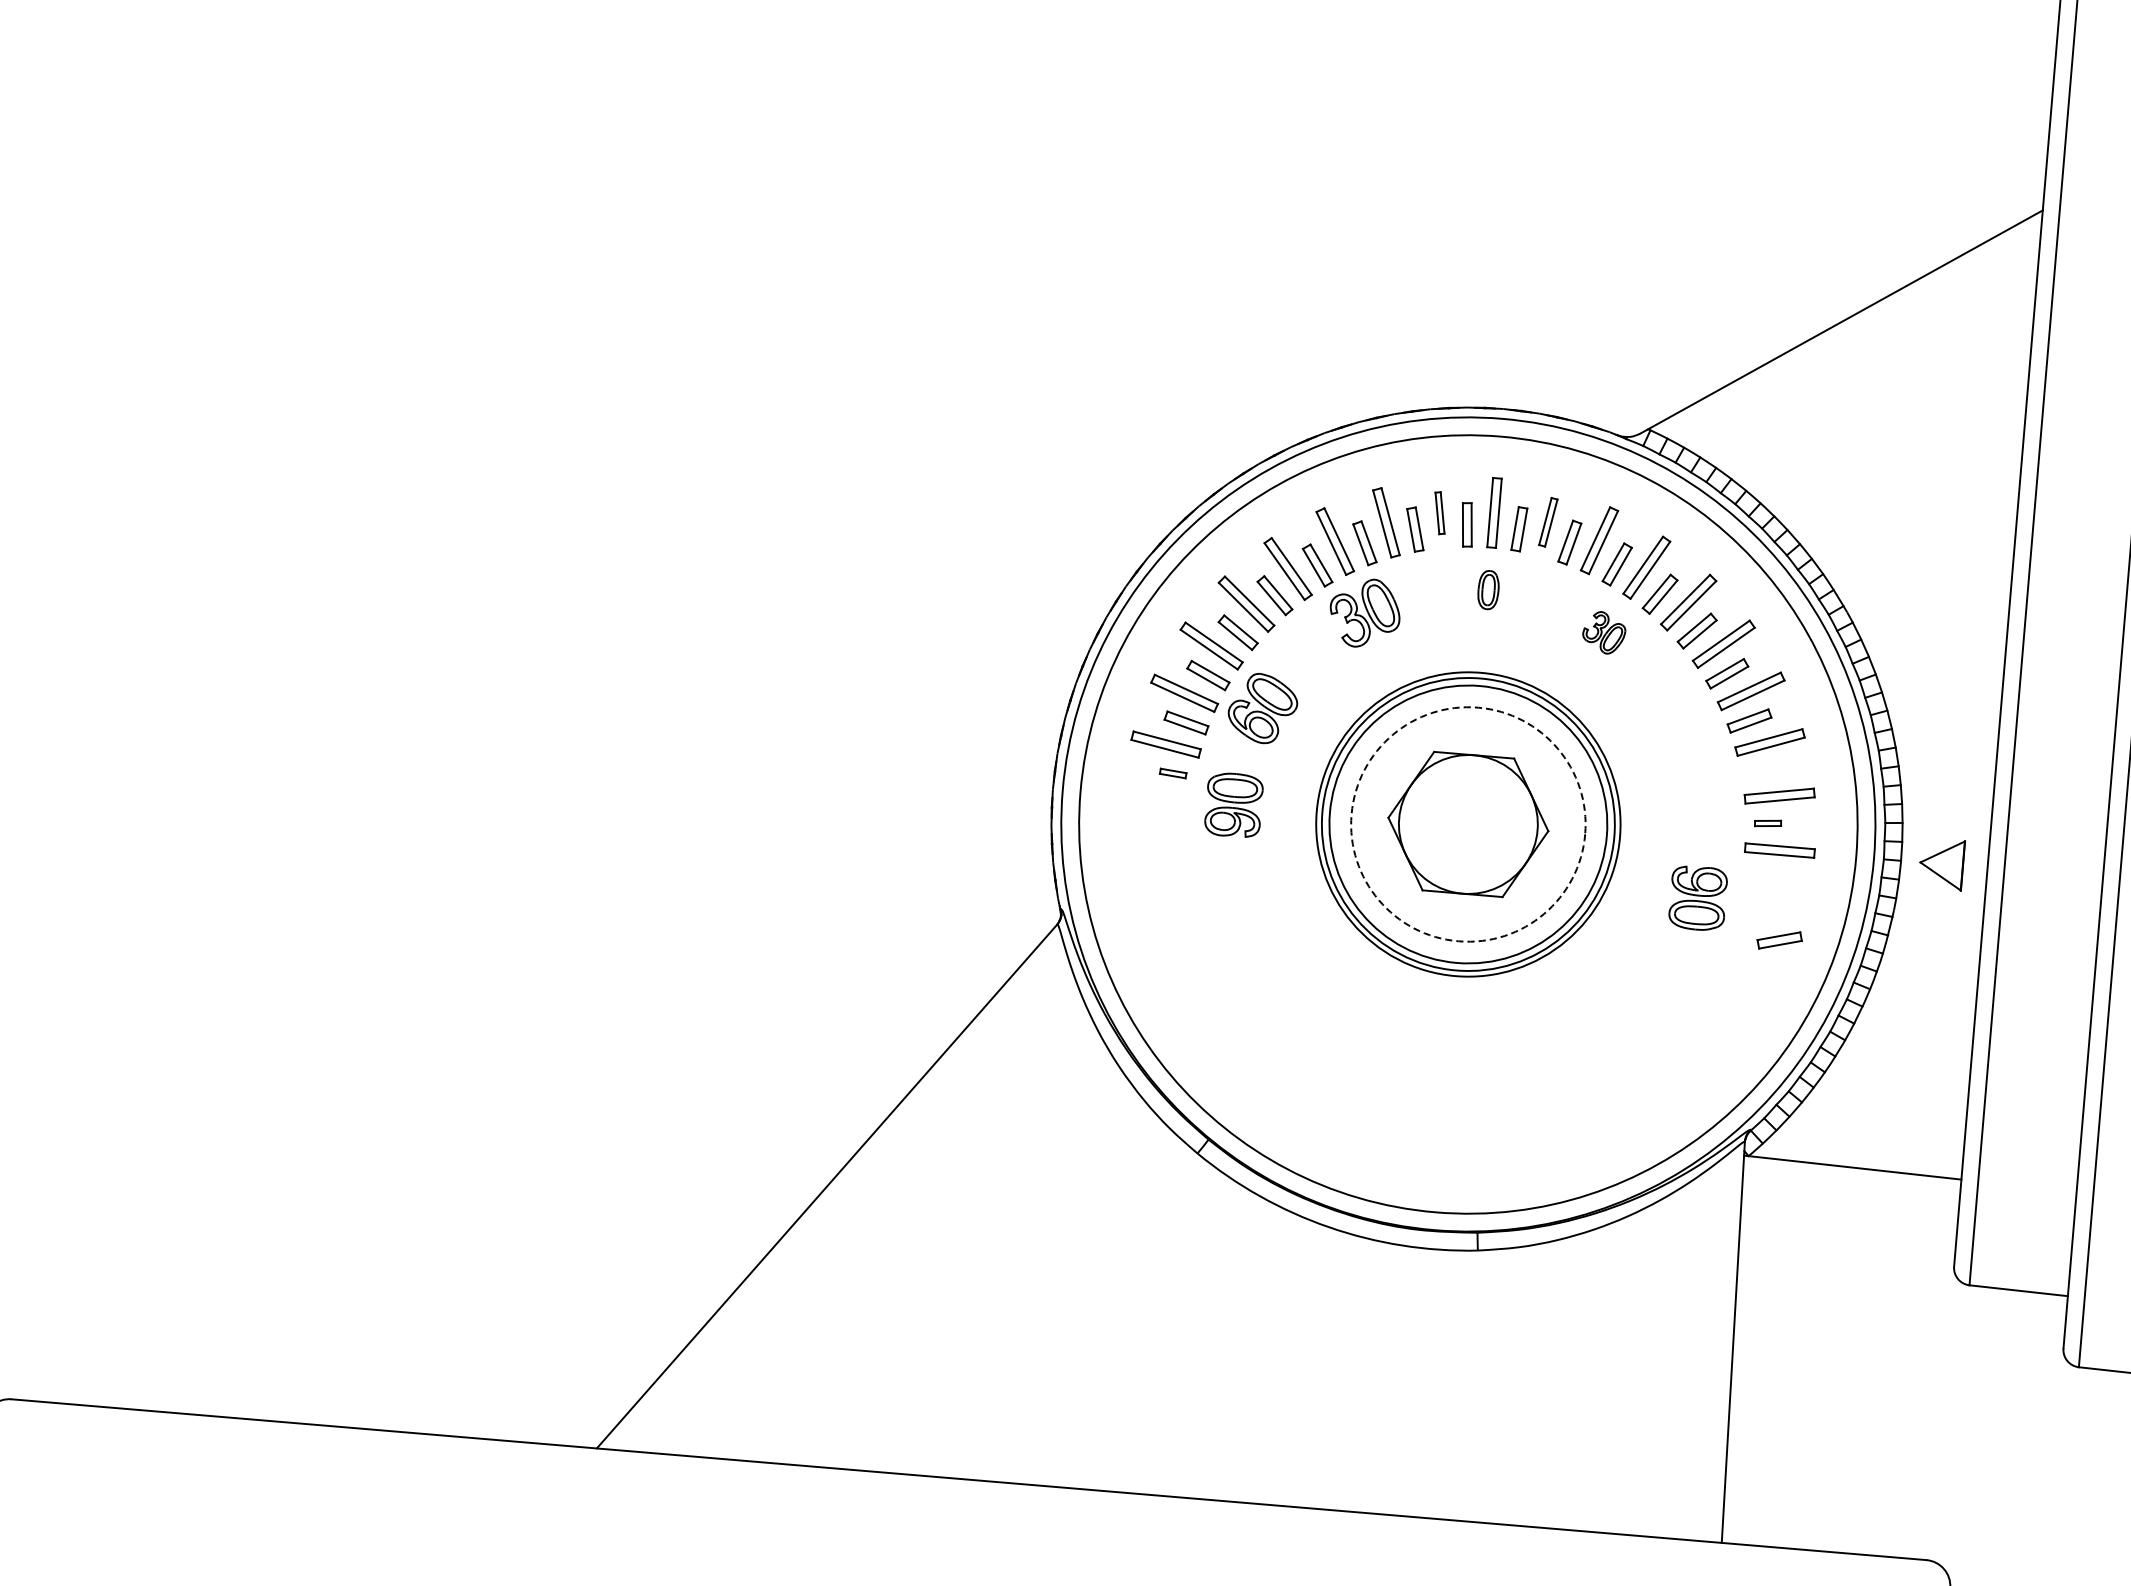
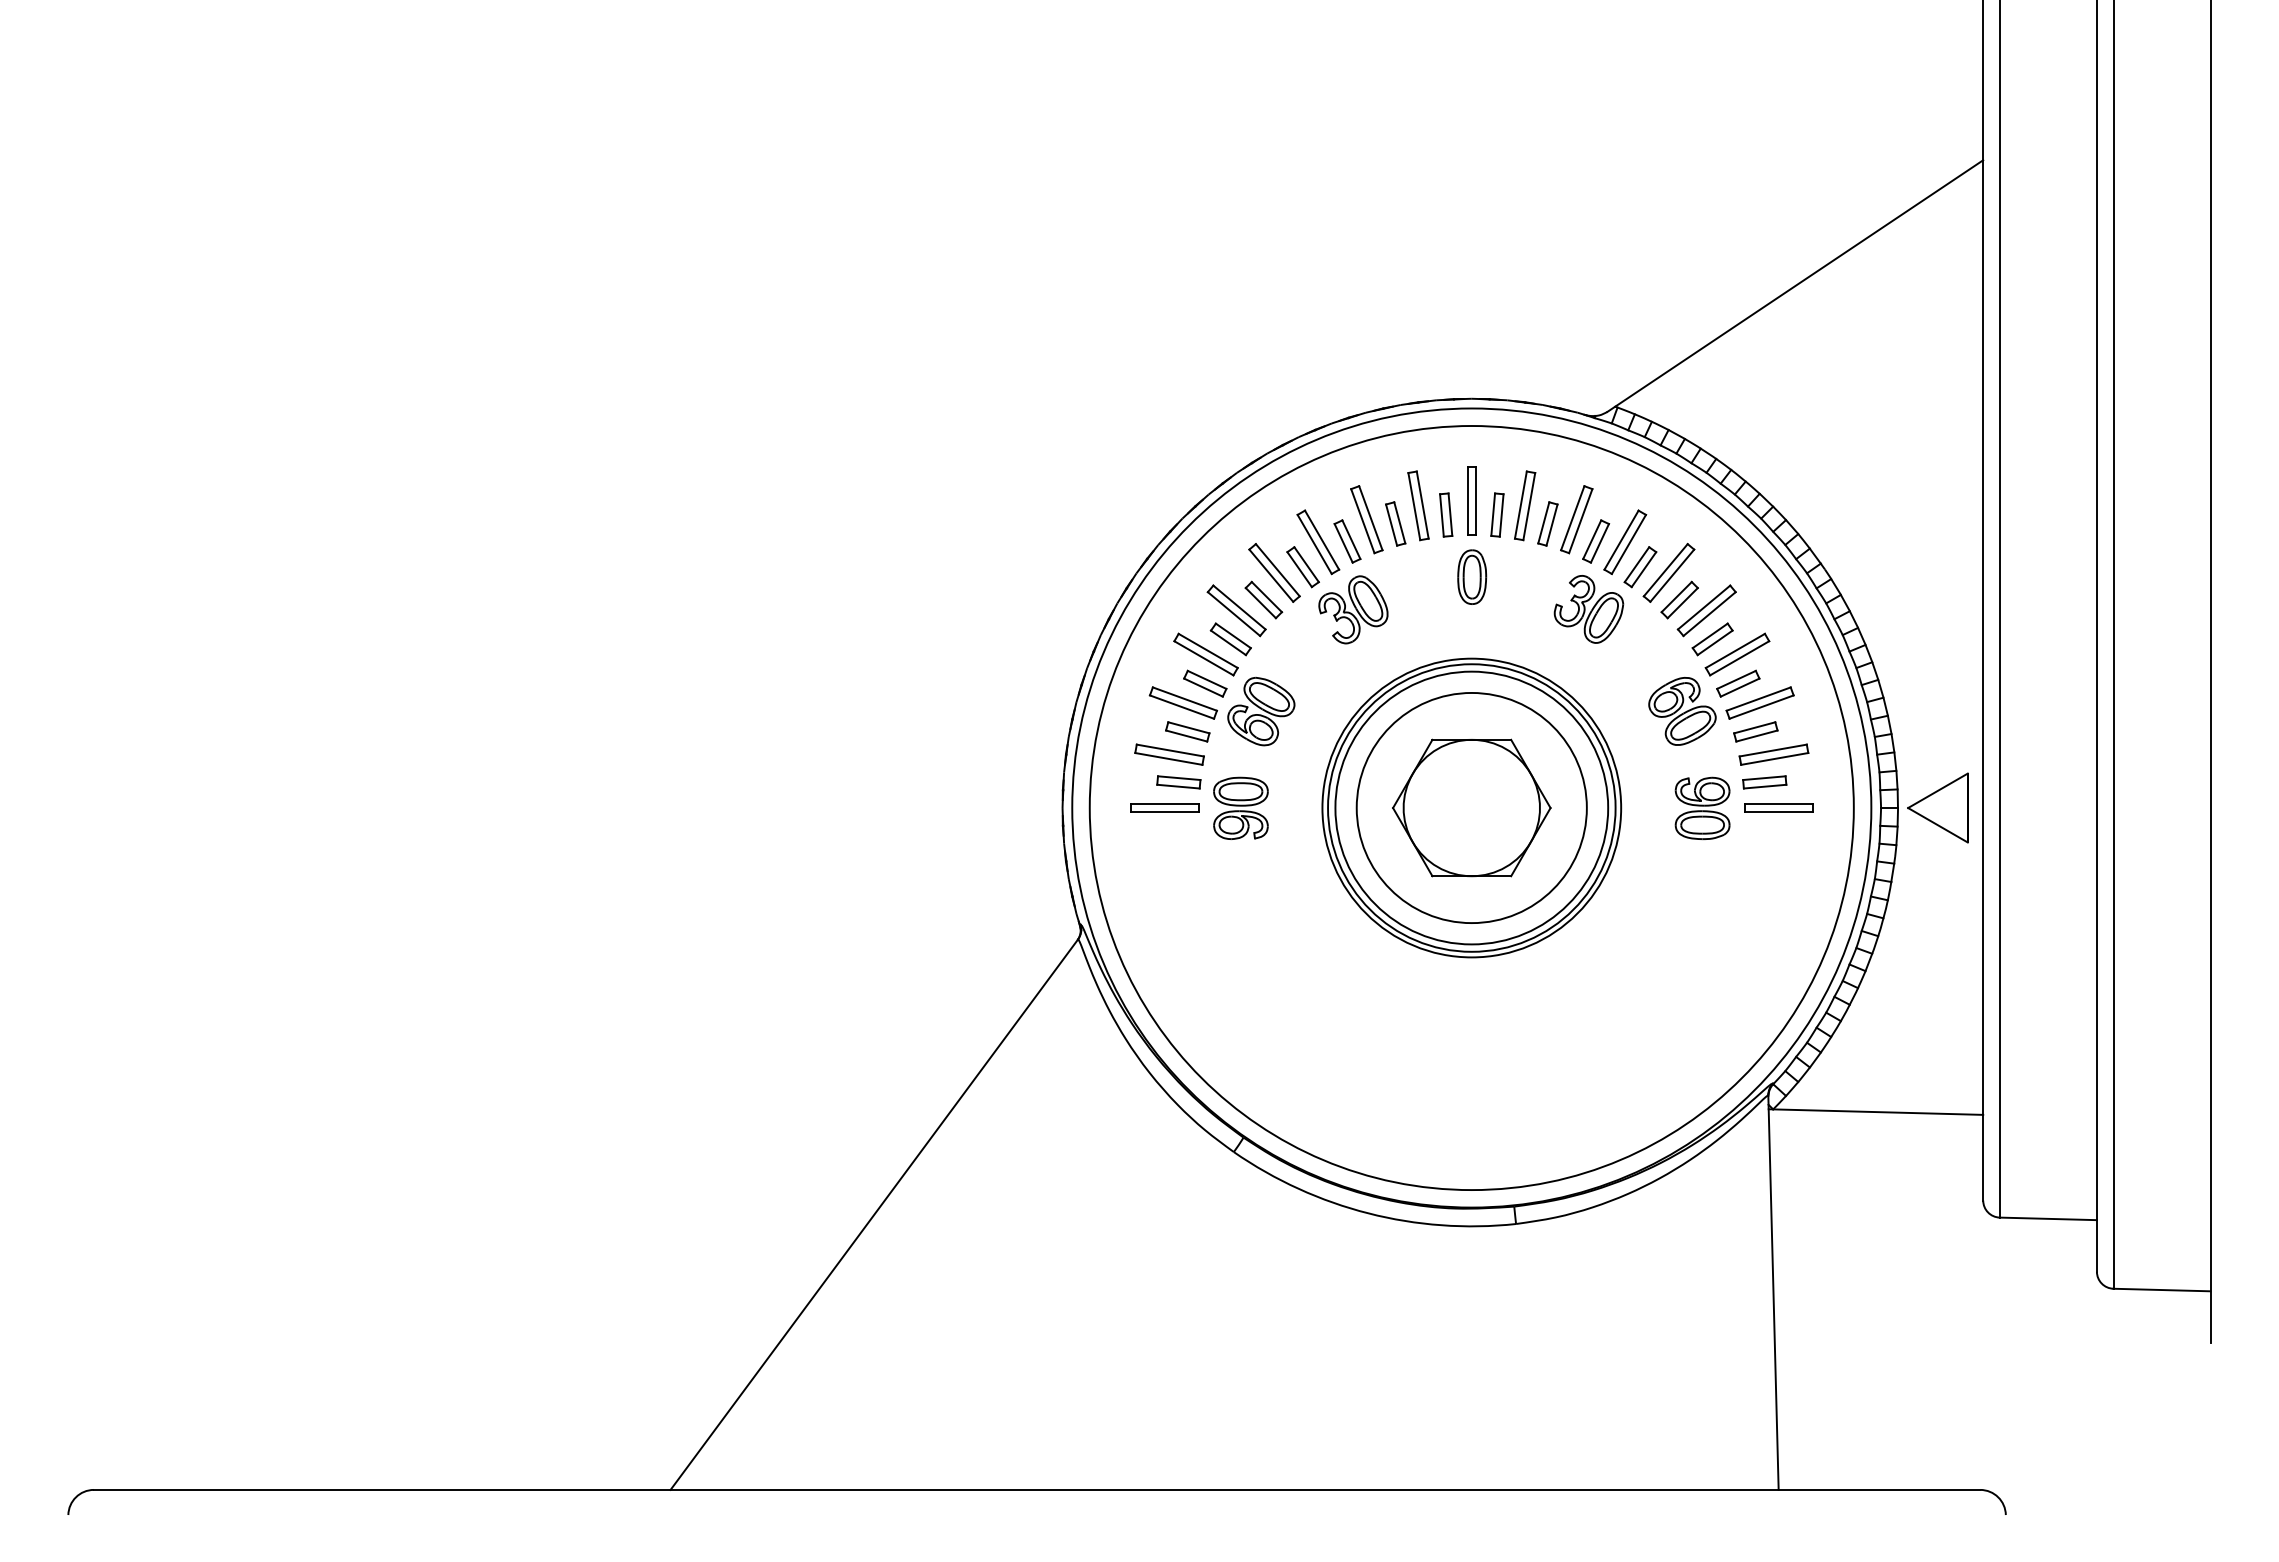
part: (1440, 512) -> (1418, 505), size x1.67
part: (1548, 521) -> (1525, 505), size x1.43
part: (1488, 589) -> (1472, 576), size x1.43
part: (1603, 632) -> (1588, 609), size x1.67
part: (1690, 744) -> (1682, 711), added
part: (1172, 773) -> (1178, 782), size x1.67
part: (1156, 797) -> (1164, 807), added
circle: (1468, 823) -> (1471, 807), dashed -> solid
part: (1767, 823) -> (1764, 782), size x1.67
part: (1941, 863) -> (1937, 807), size x1.43
part: (1698, 897) -> (1702, 807), moved
part: (1779, 940) -> (1755, 731), moved

